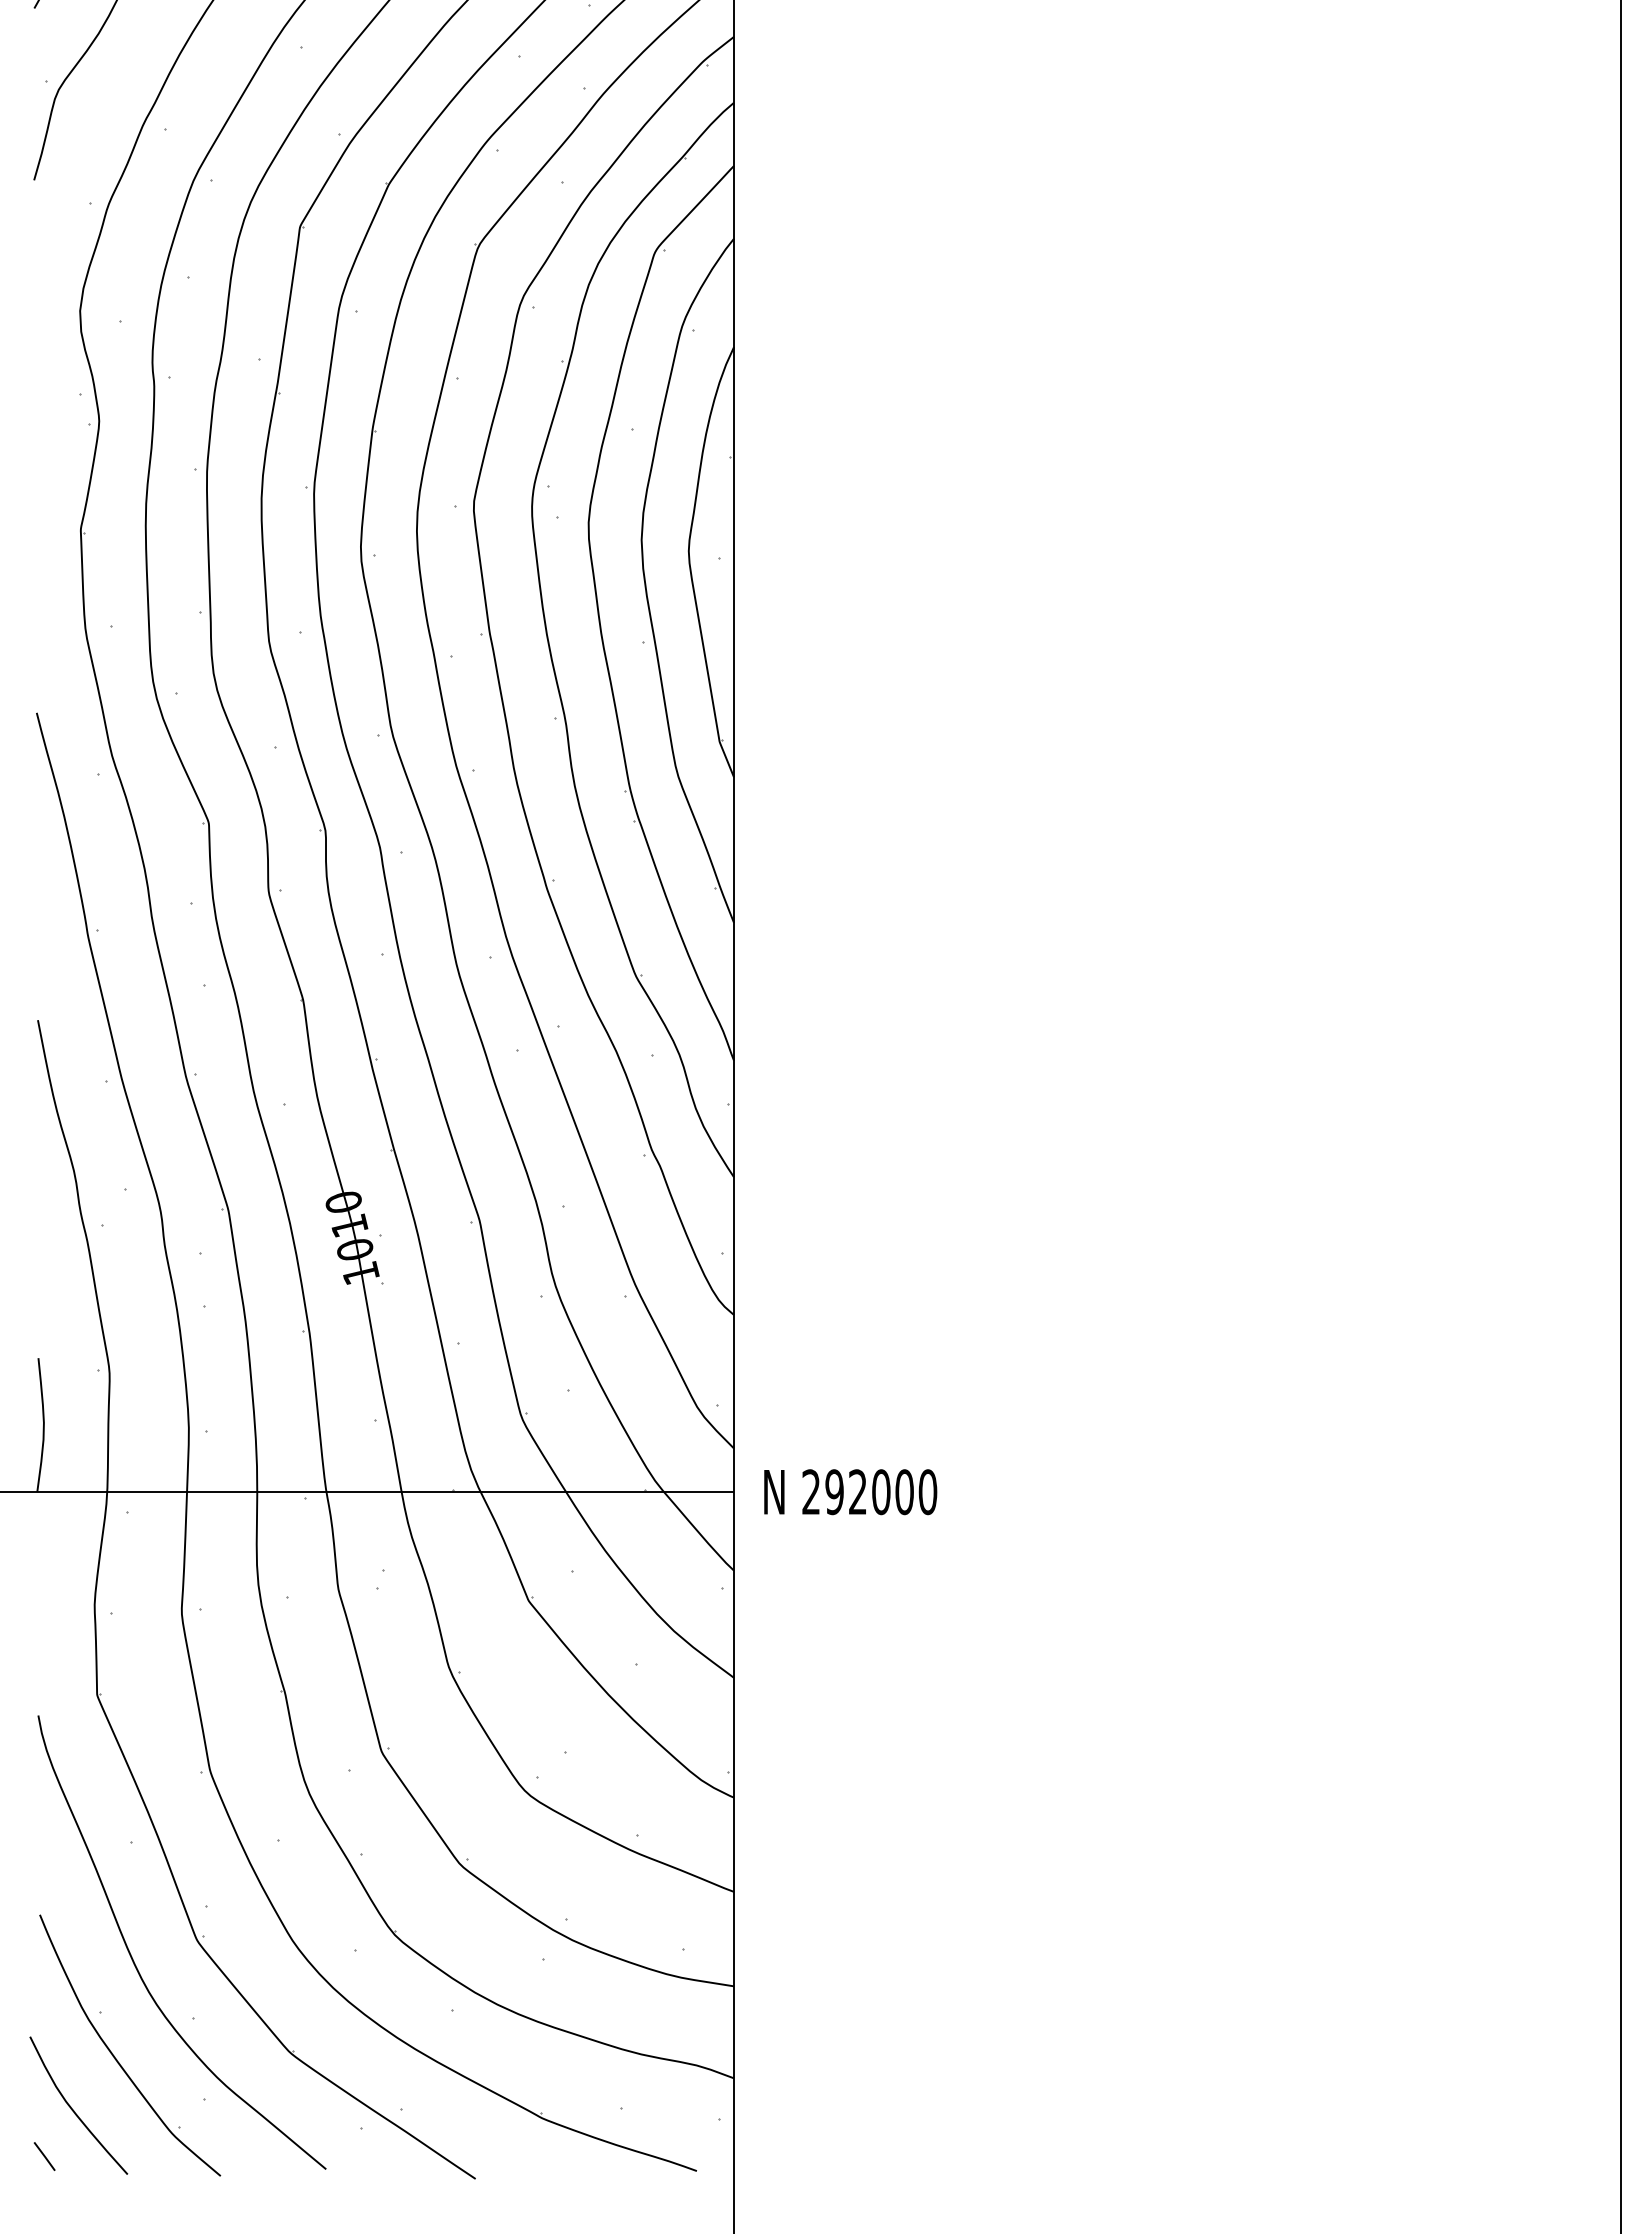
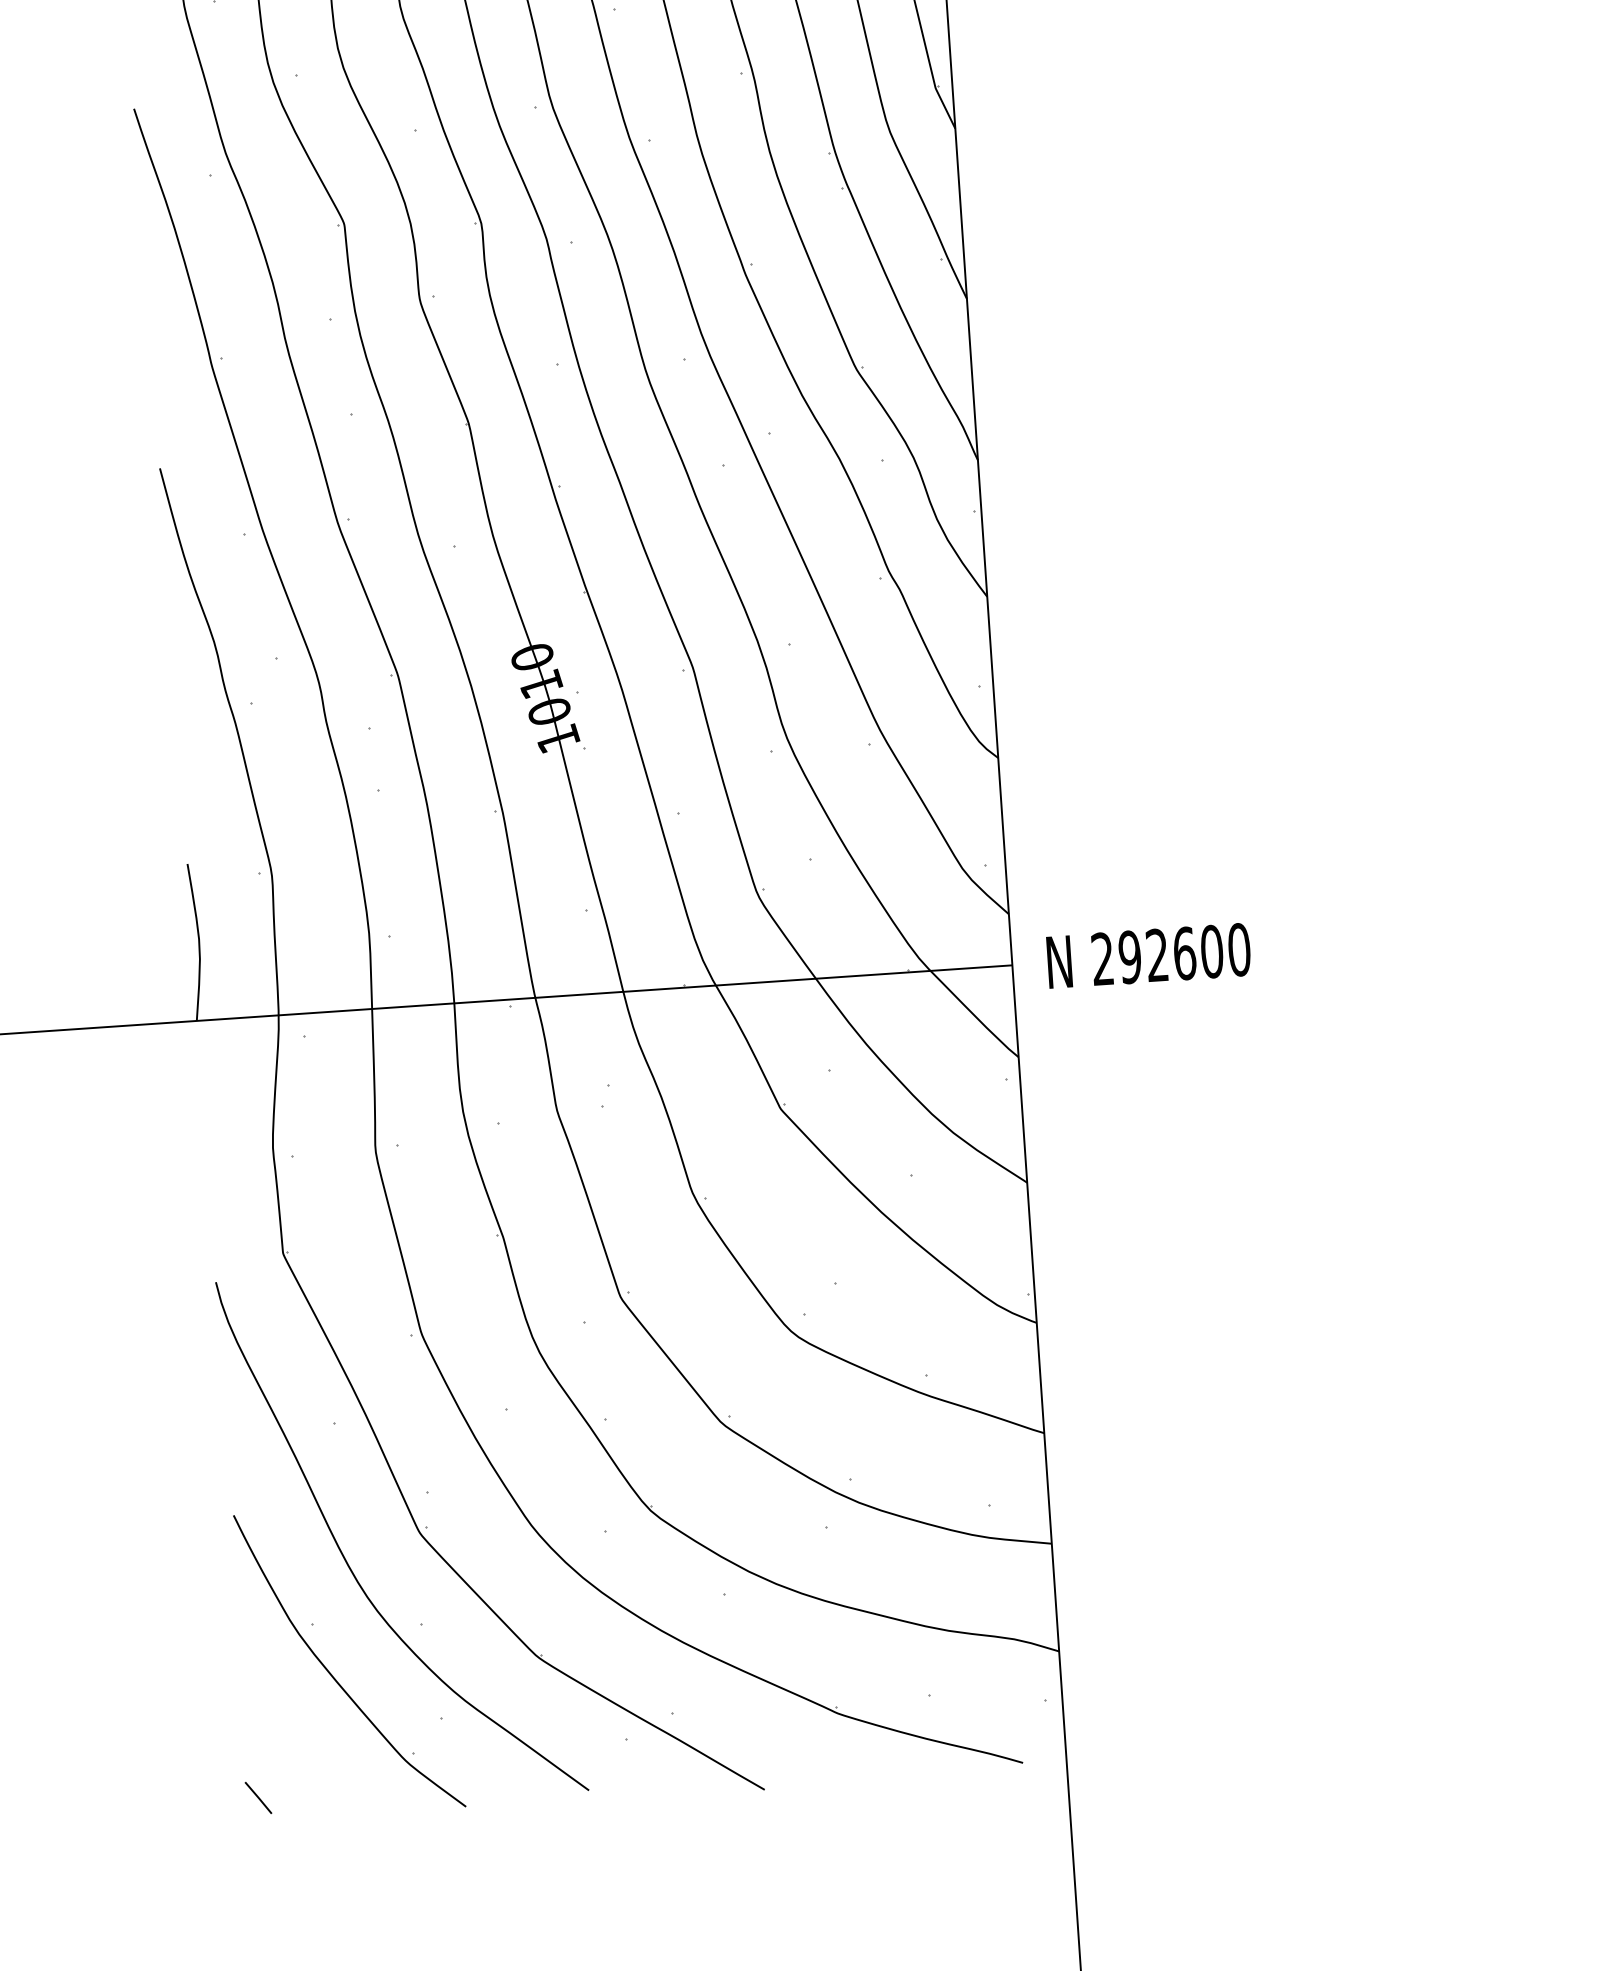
text: (881, 1491) -> (1184, 952), 292000 -> 292600
curve: (73, 2109) -> (288, 1740), removed

